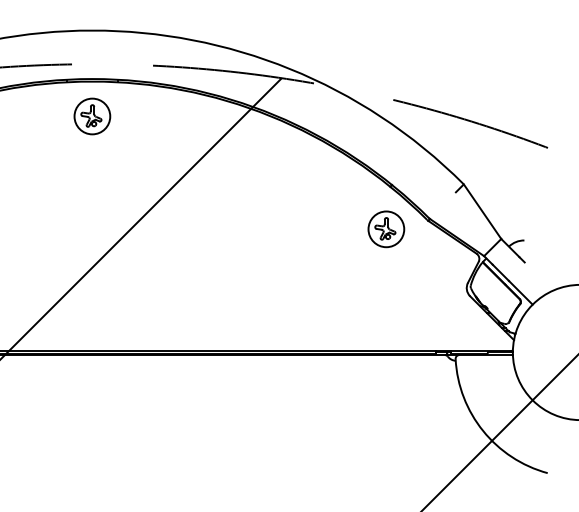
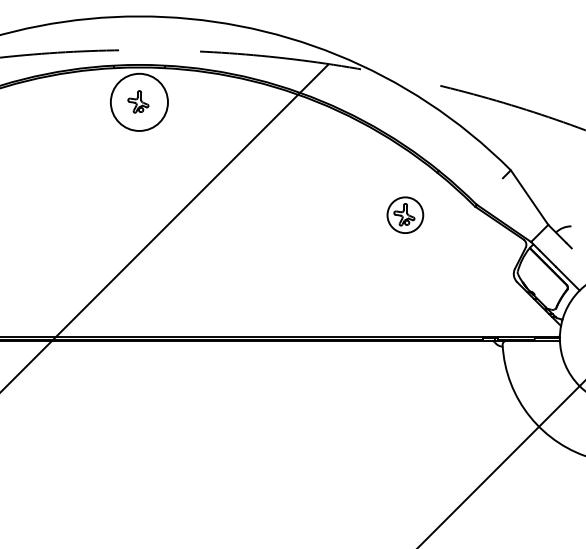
circle: (92, 116) -> (139, 102), size x1.6
part: (386, 228) -> (405, 214), moved

